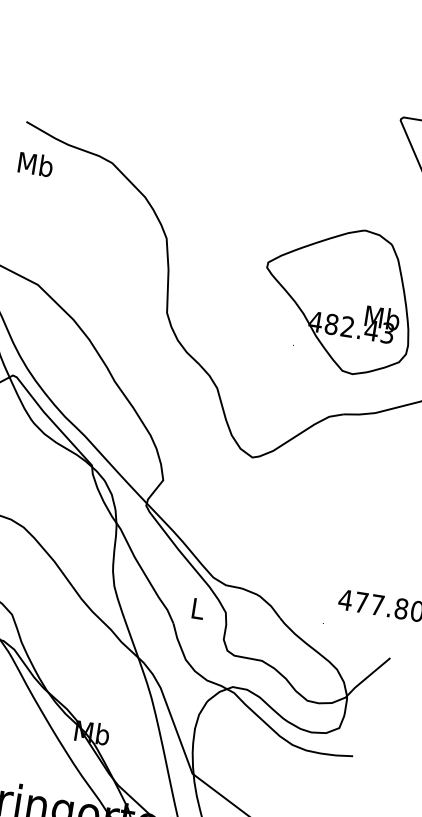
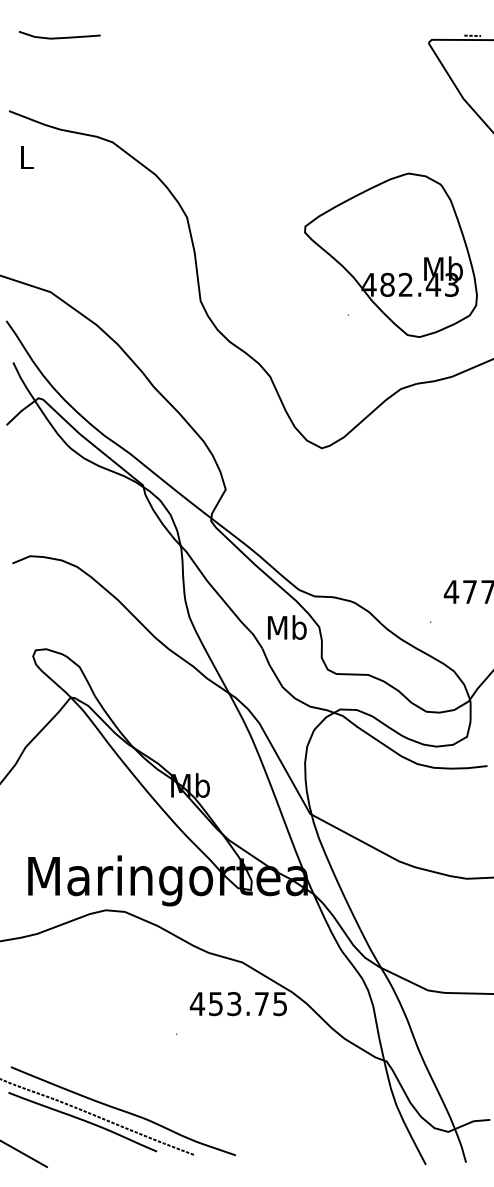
curve: (80, 64) -> (59, 37), added
text: (35, 164) -> (26, 157), Mb -> L
text: (198, 608) -> (287, 627), L -> Mb

